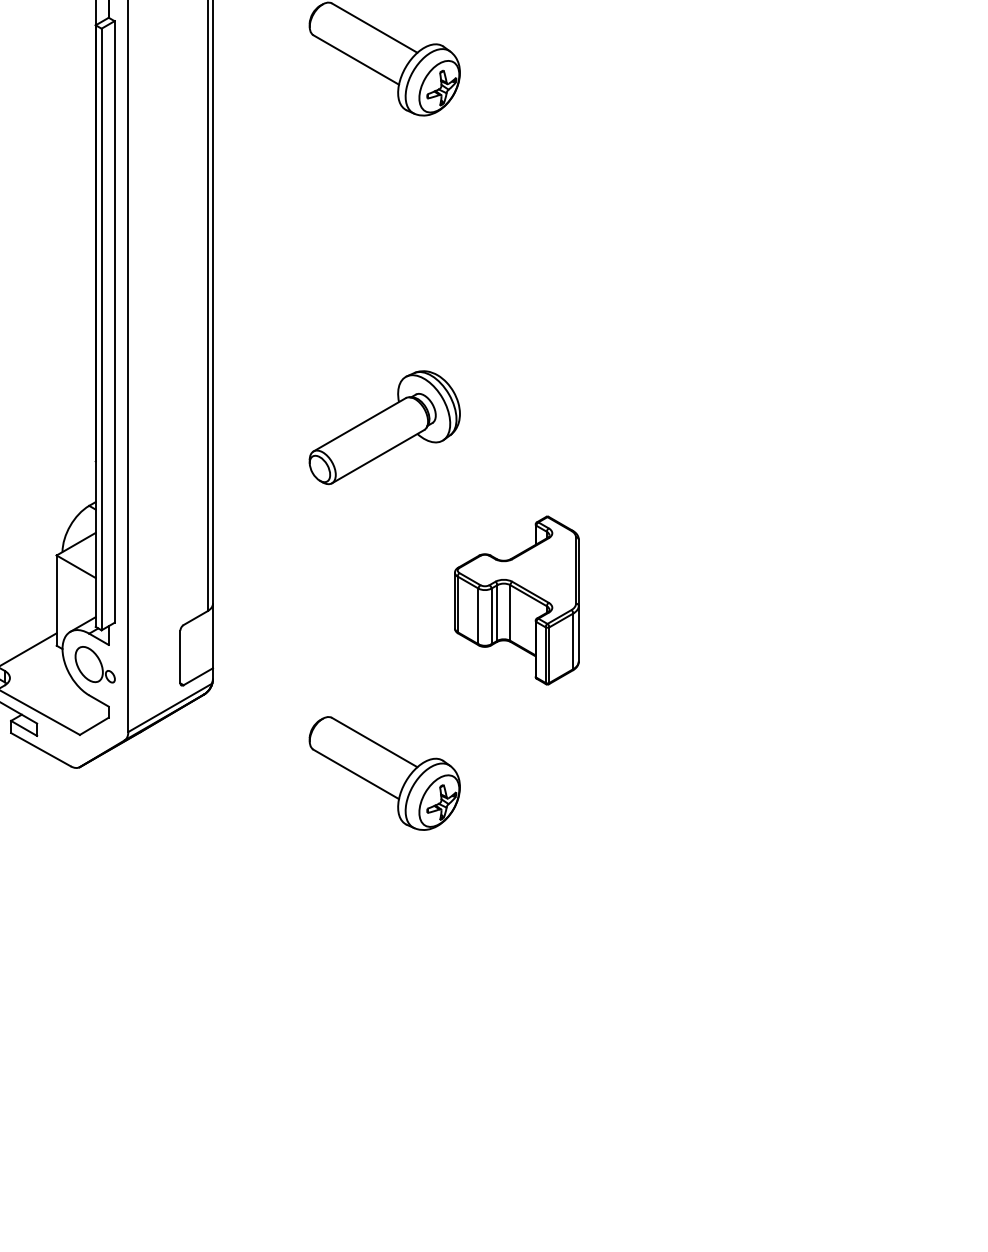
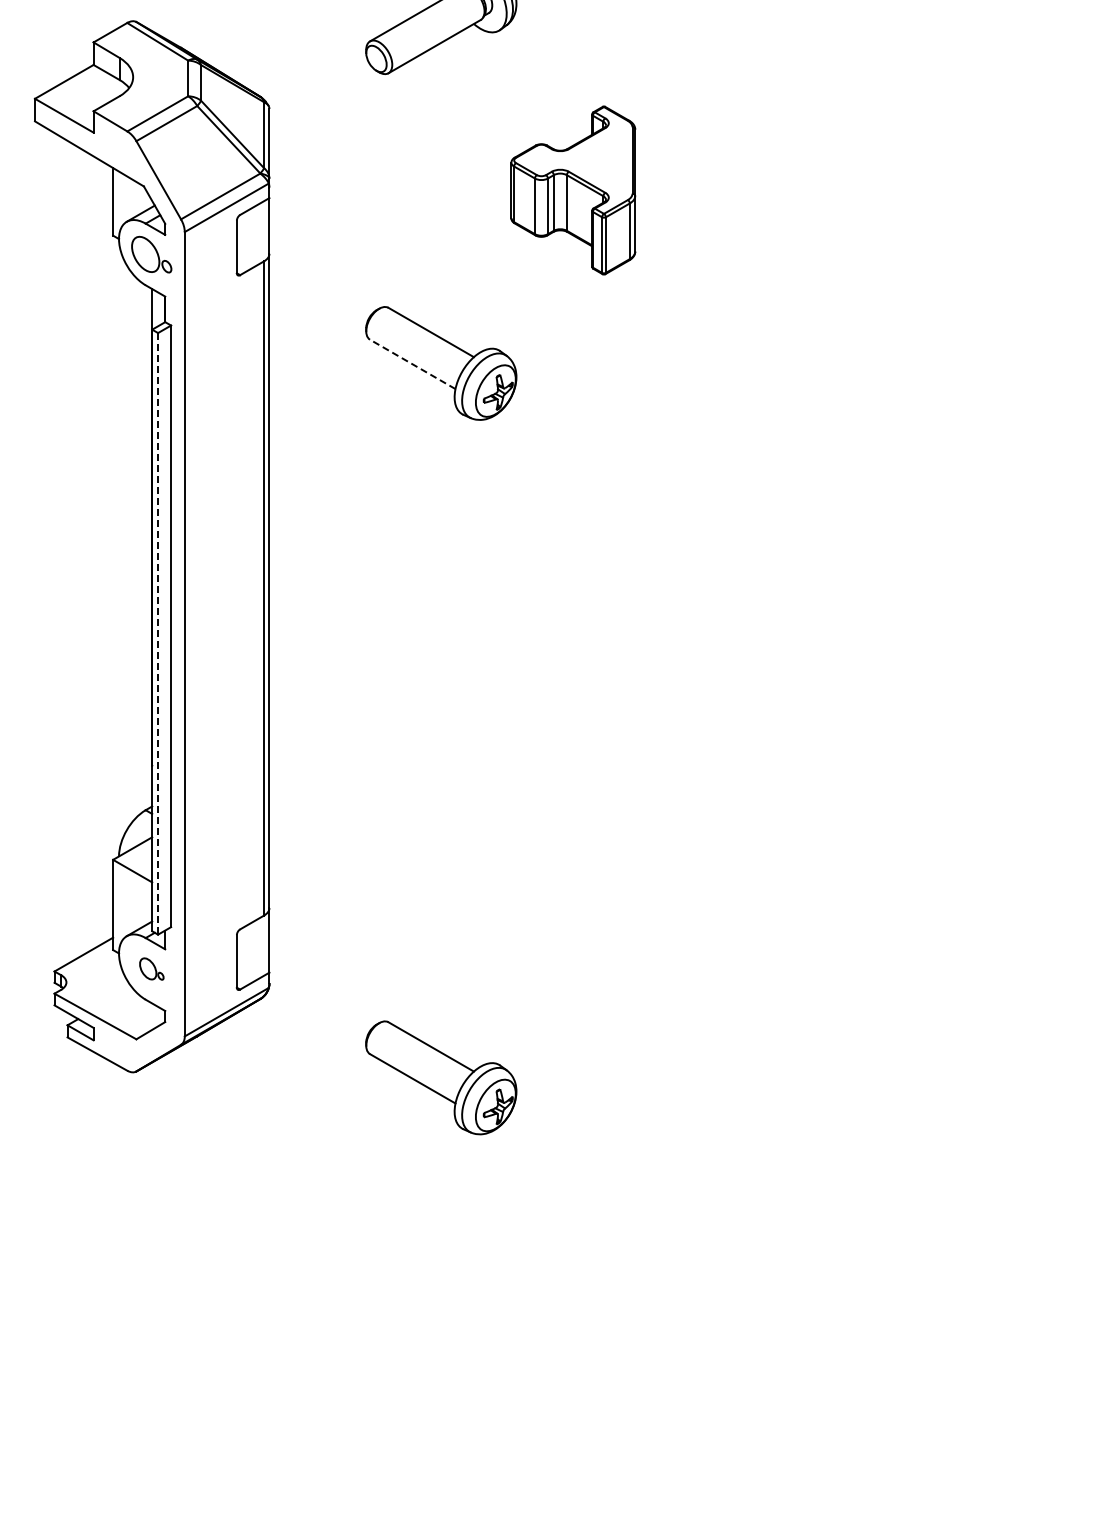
line: (356, 60) -> (412, 364), solid -> dashed
line: (102, 329) -> (158, 633), solid -> dashed
part: (385, 427) -> (441, 731), removed
part: (517, 600) -> (573, 904), removed
part: (95, 664) -> (151, 968), size x0.6

